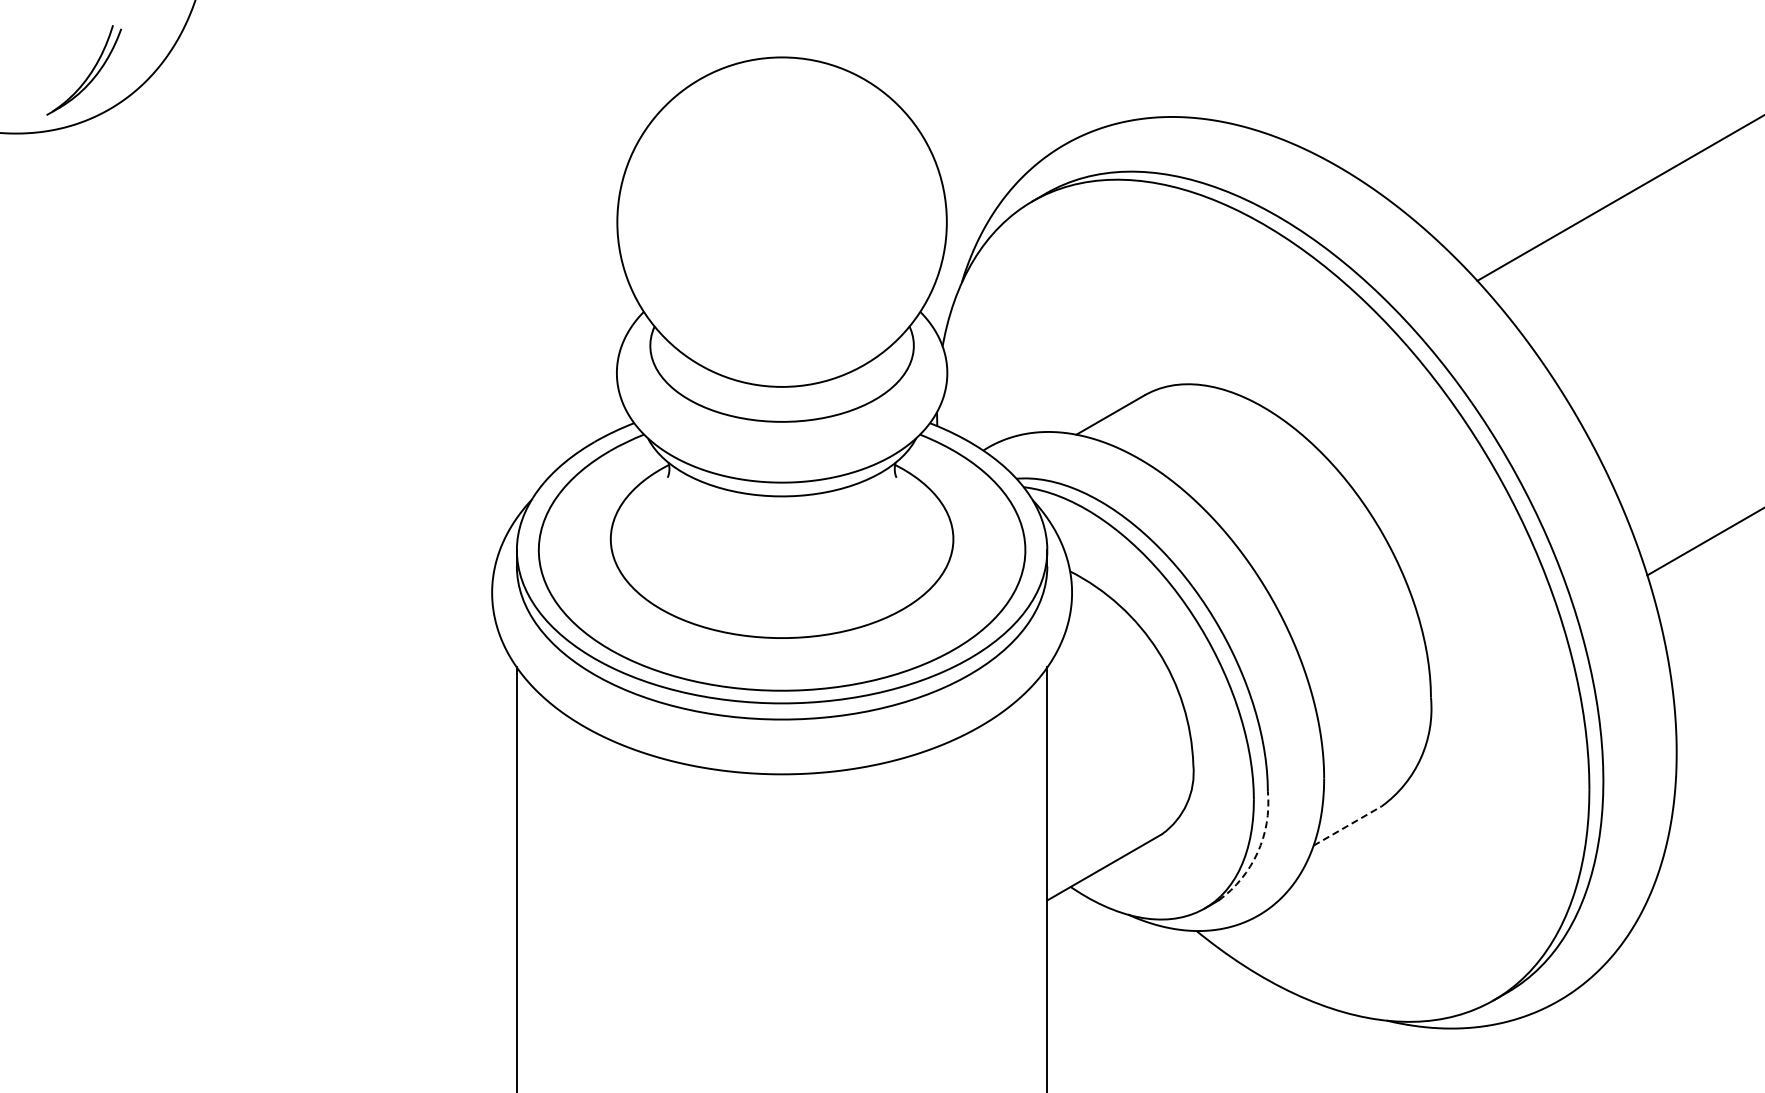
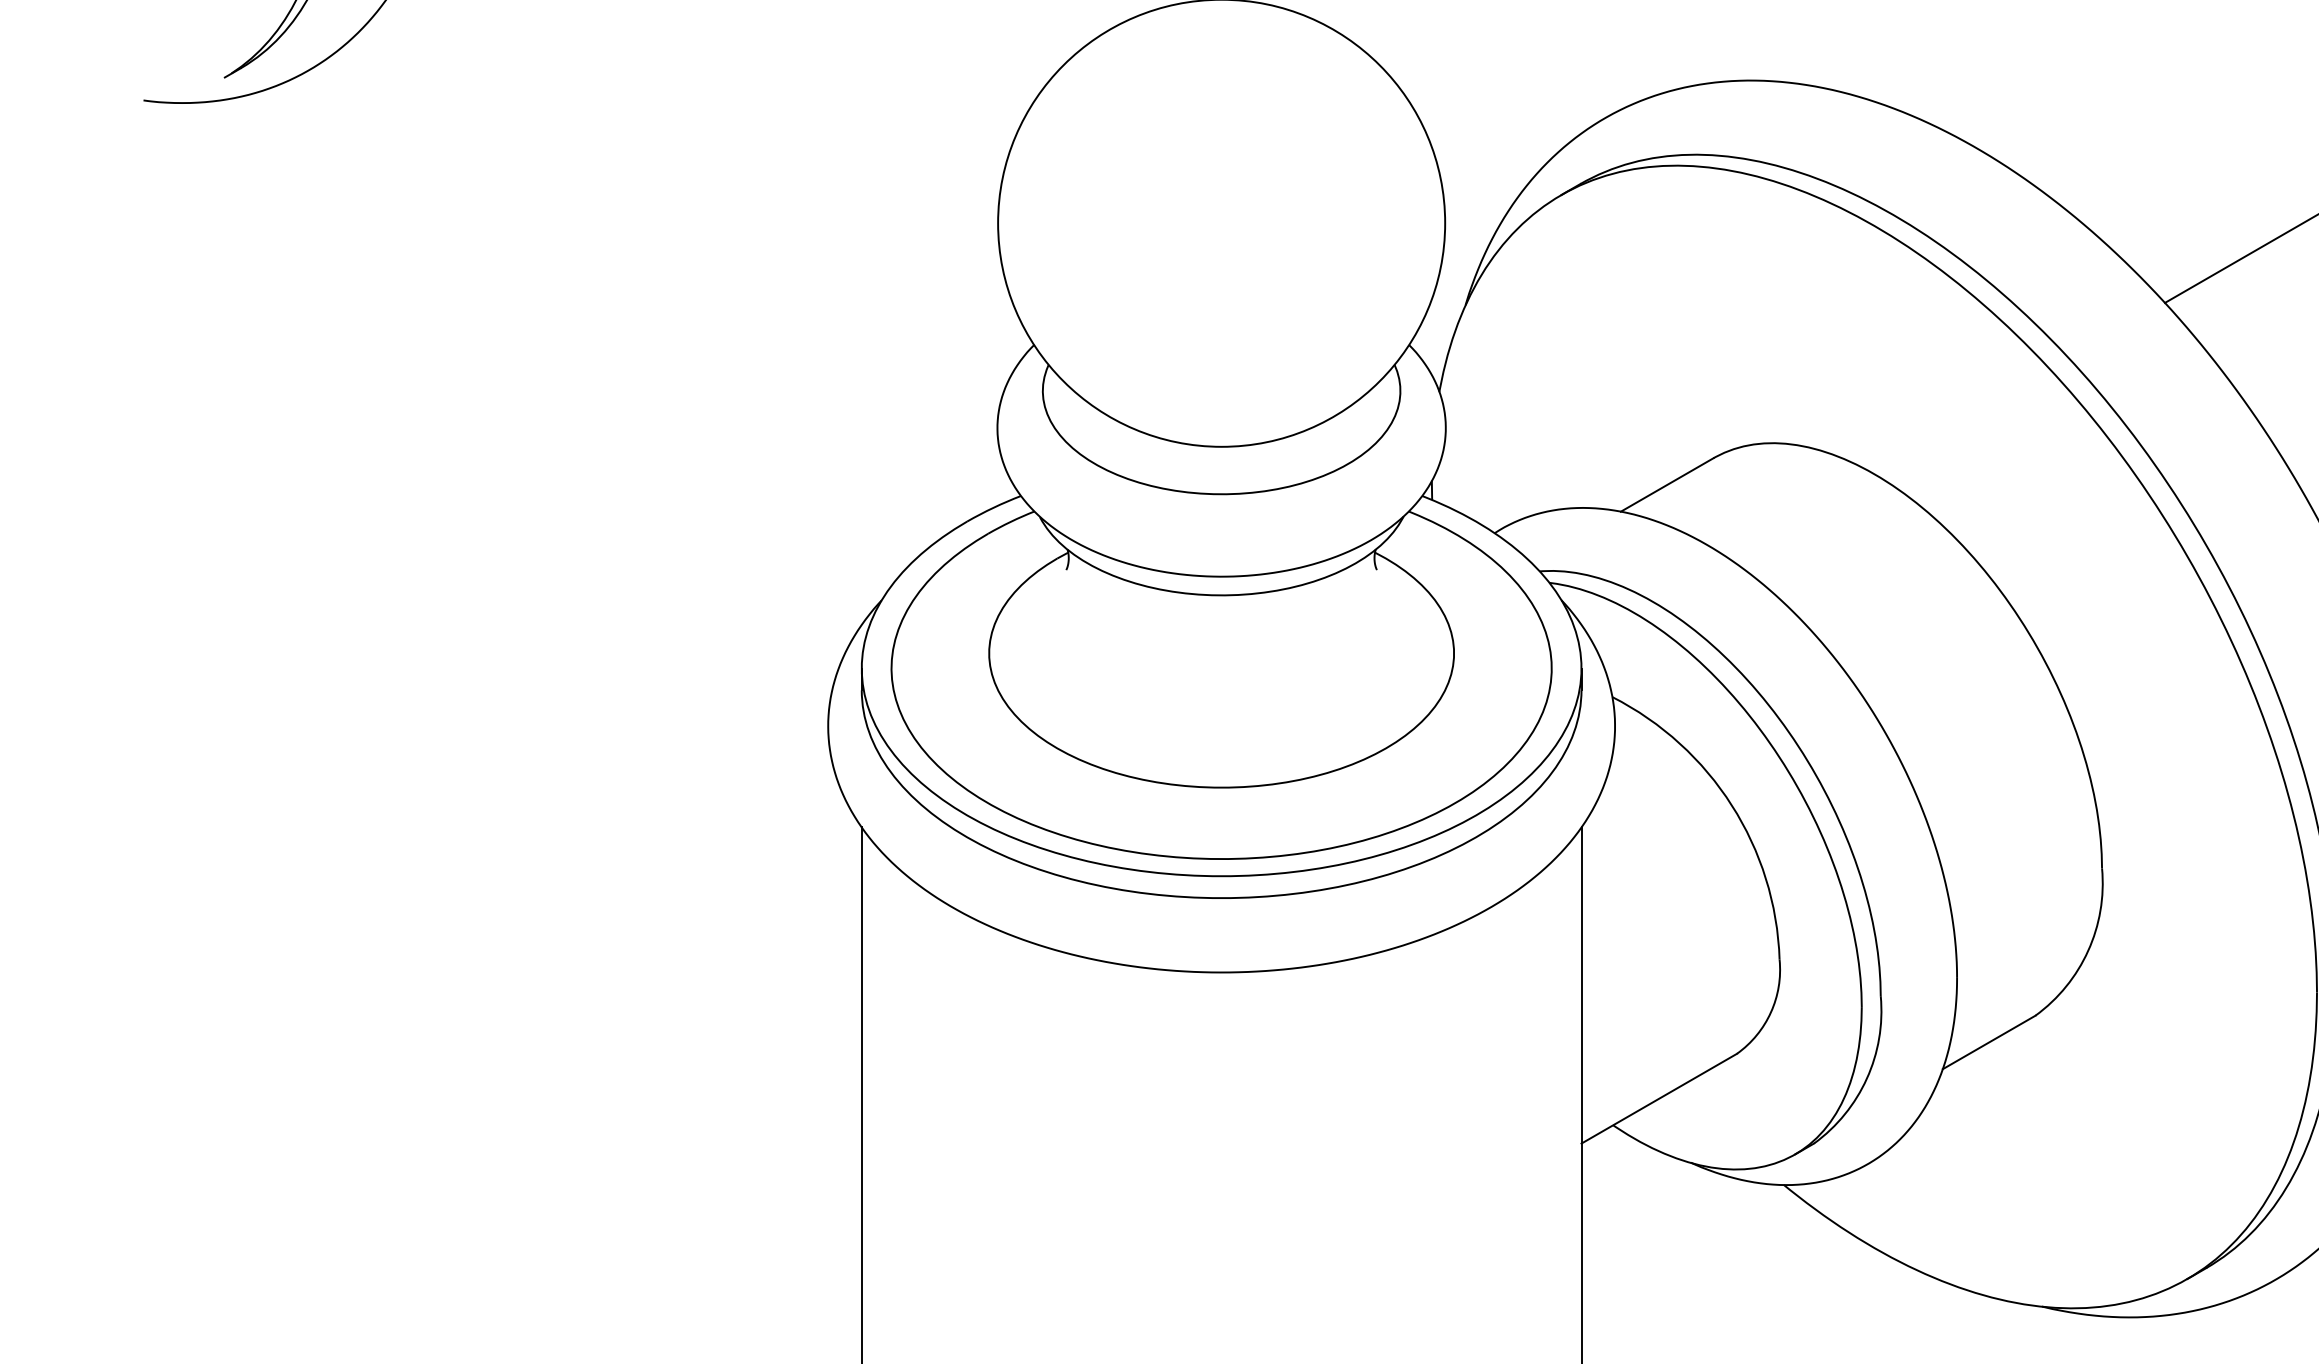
line: (1348, 825) -> (1990, 1041), dashed -> solid
arc: (1257, 852) -> (1866, 1078), dashed -> solid

